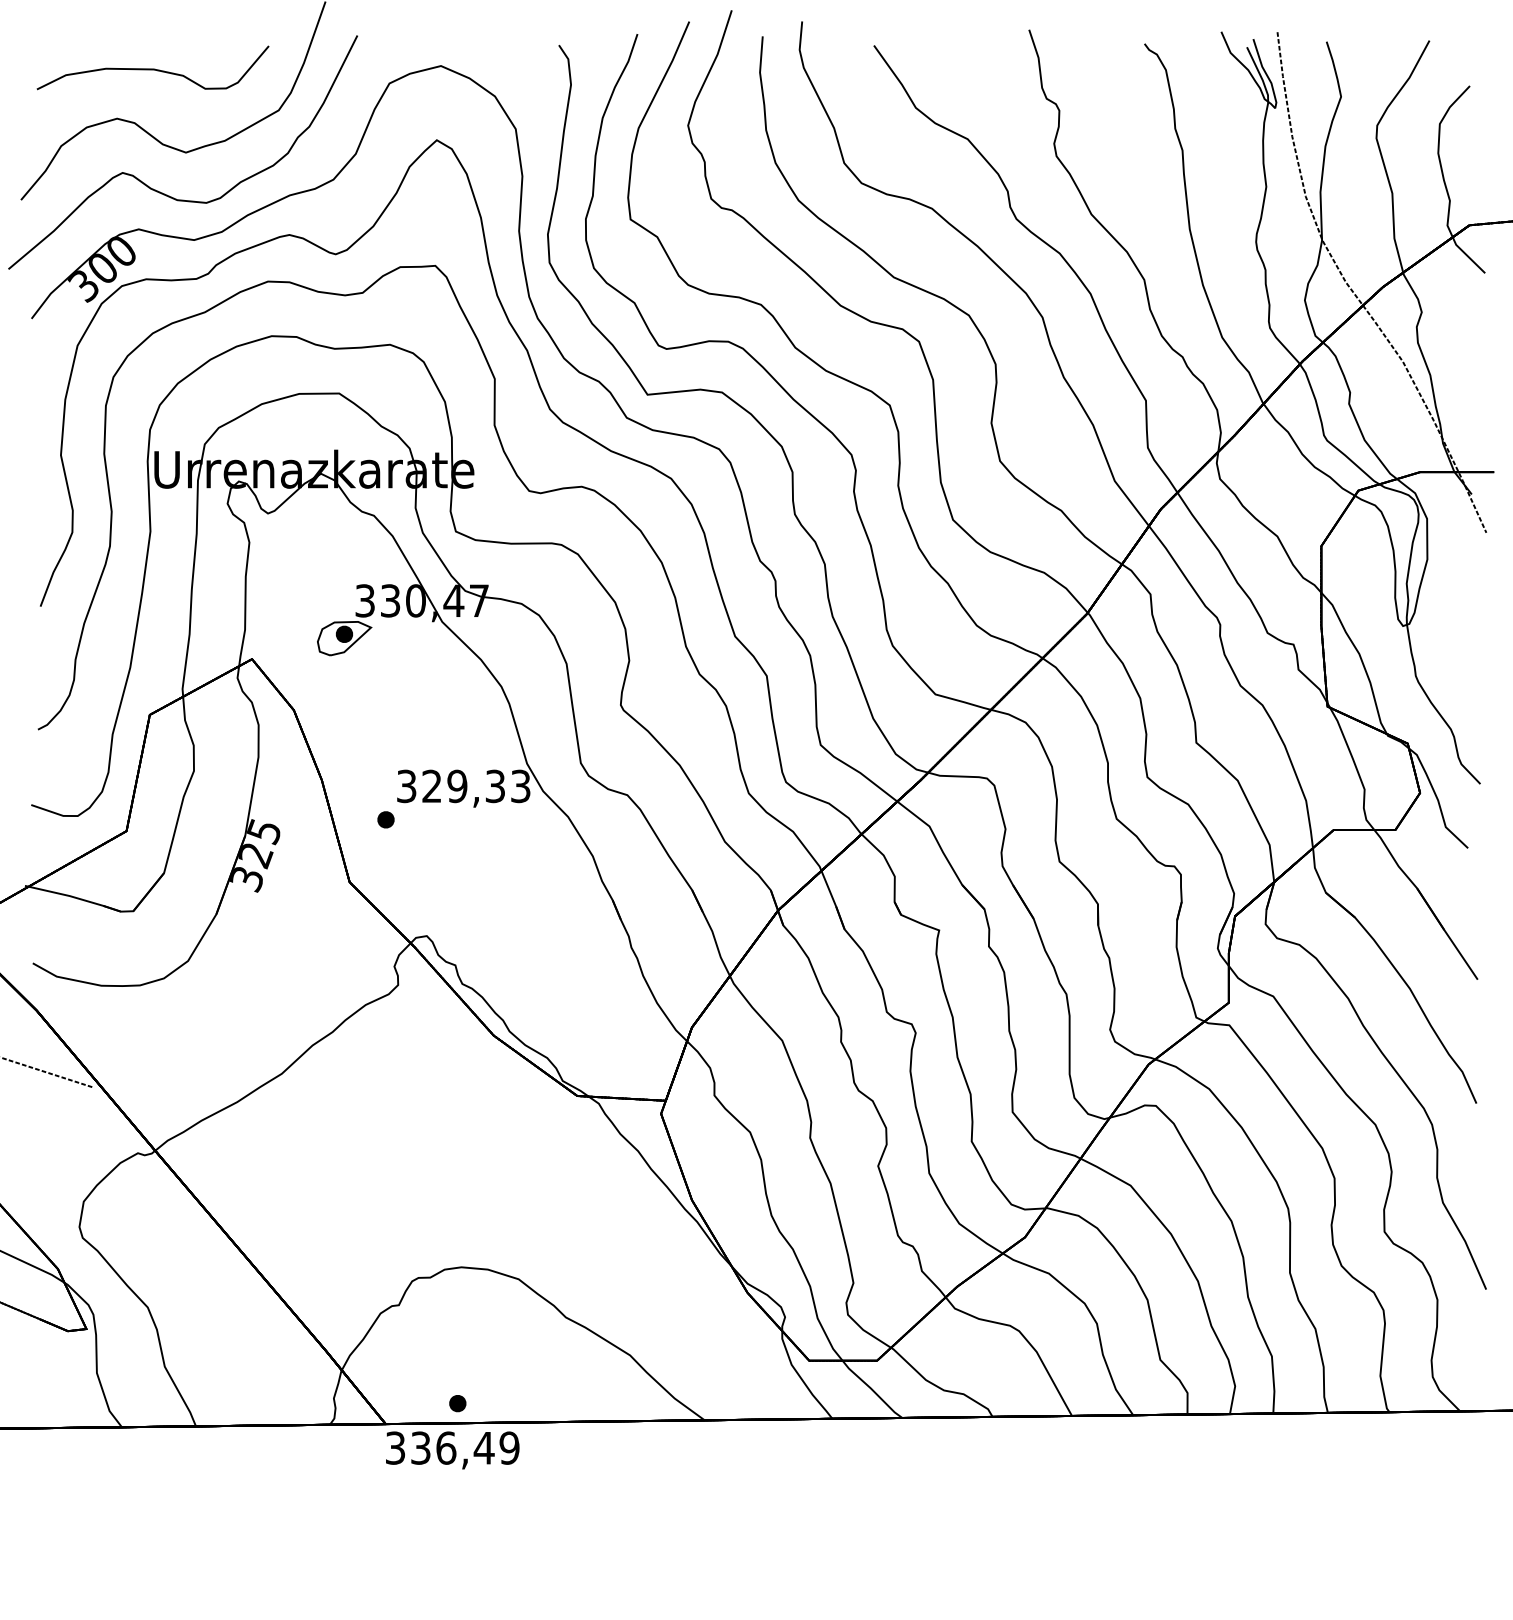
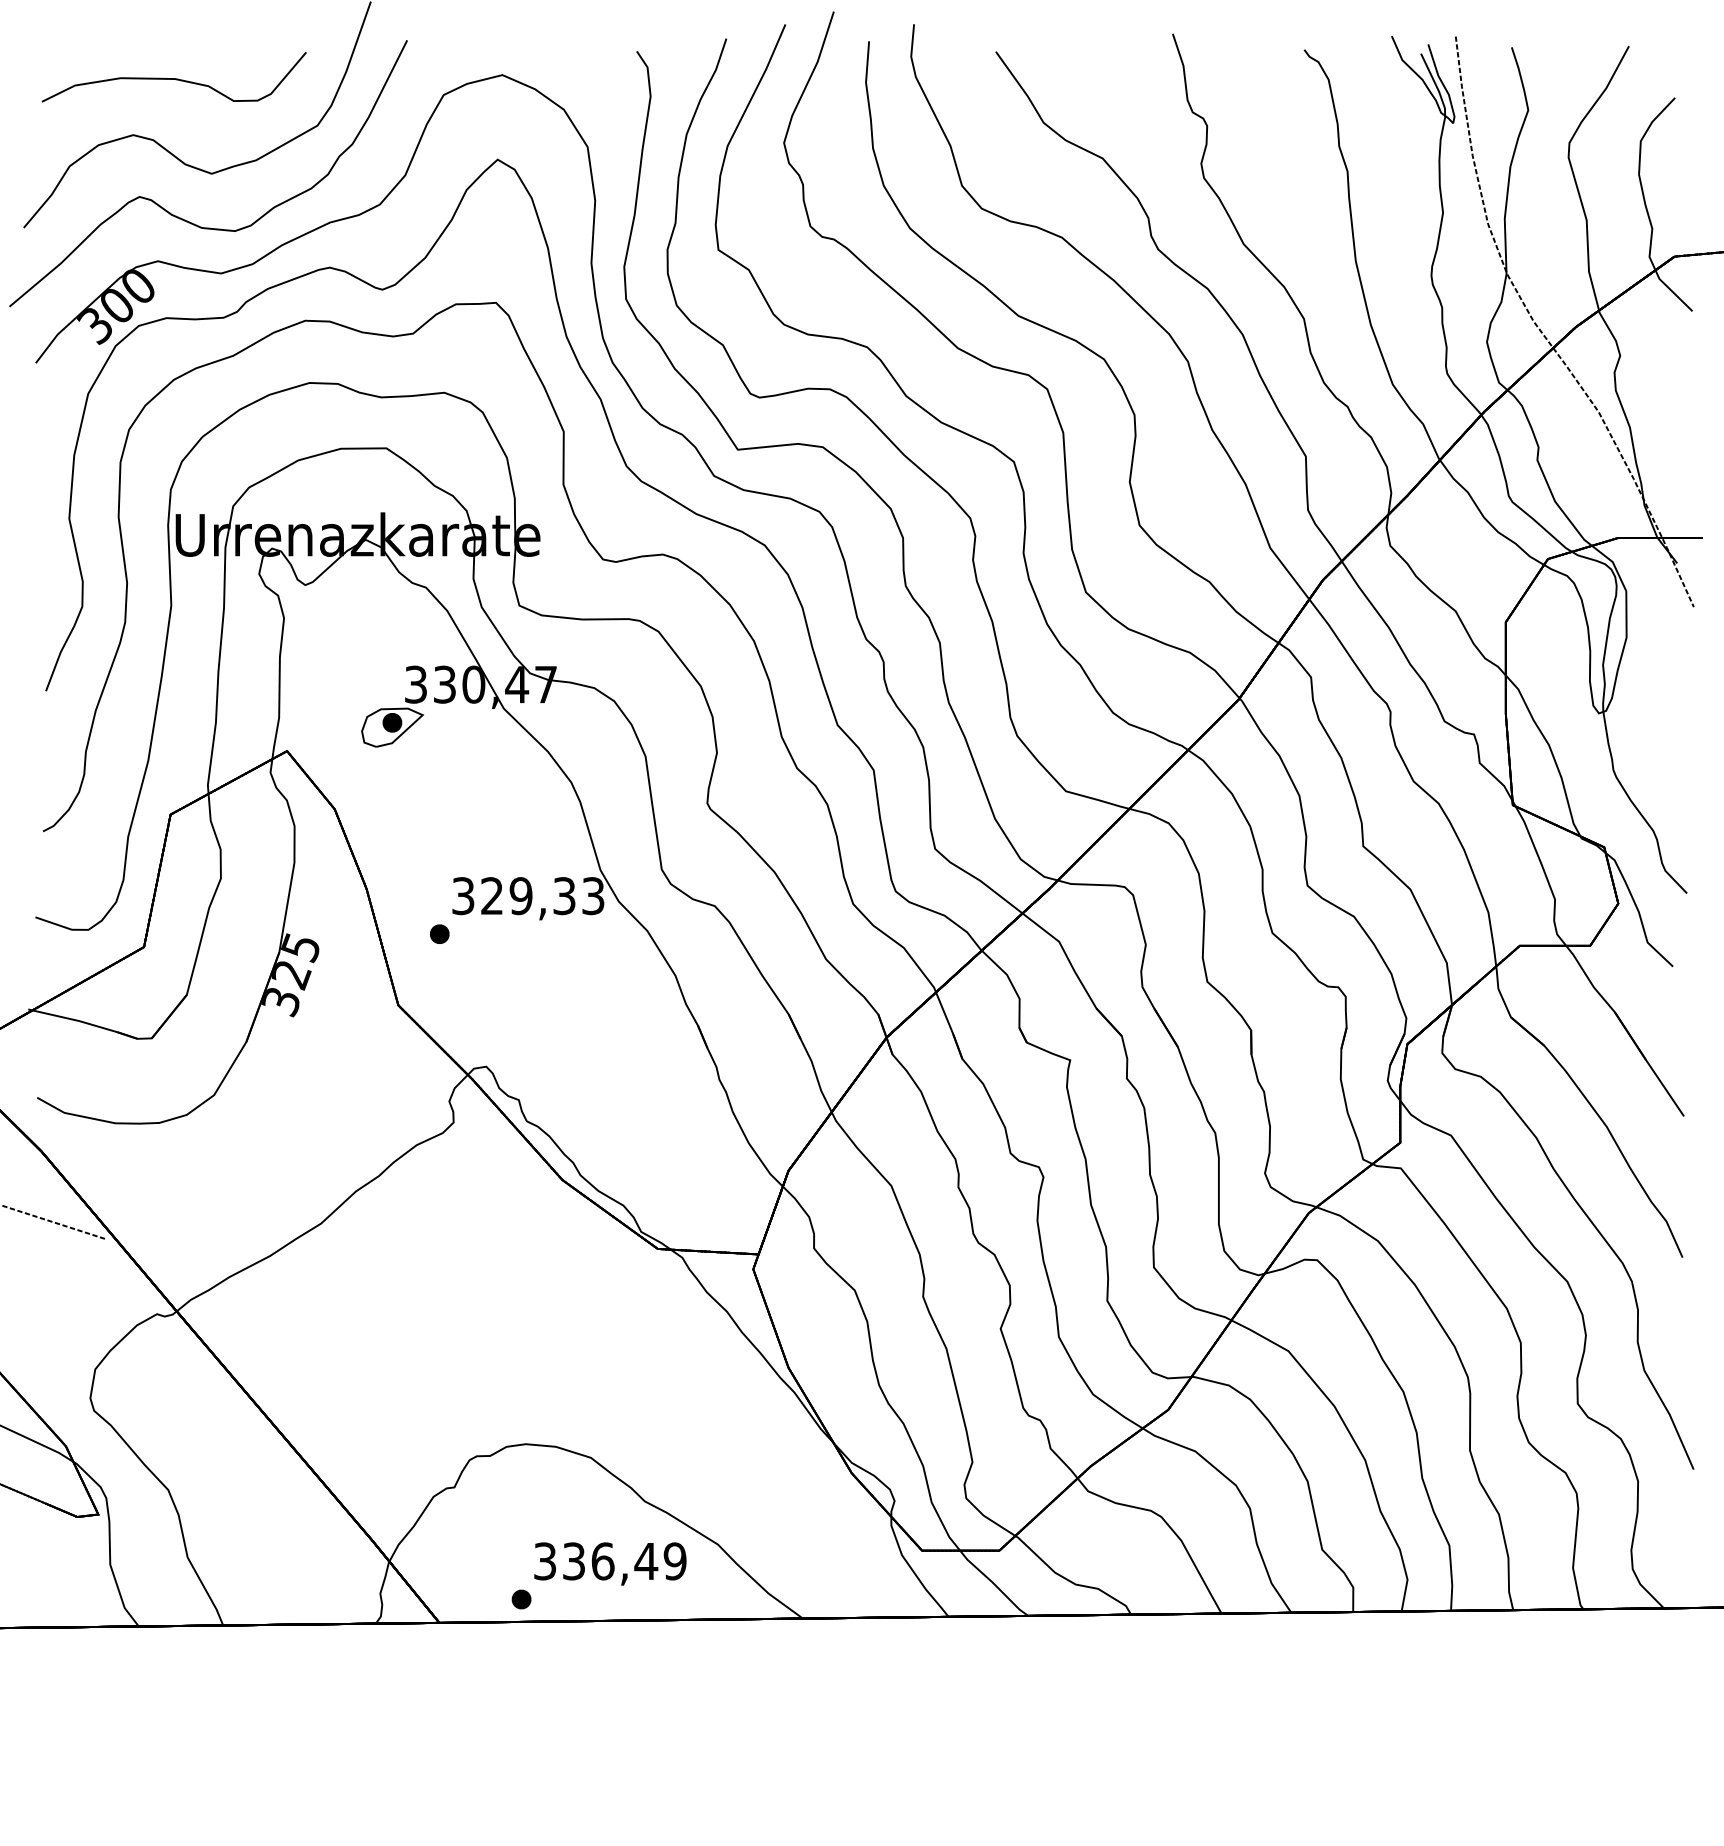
text: (452, 1450) -> (610, 1564), moved

